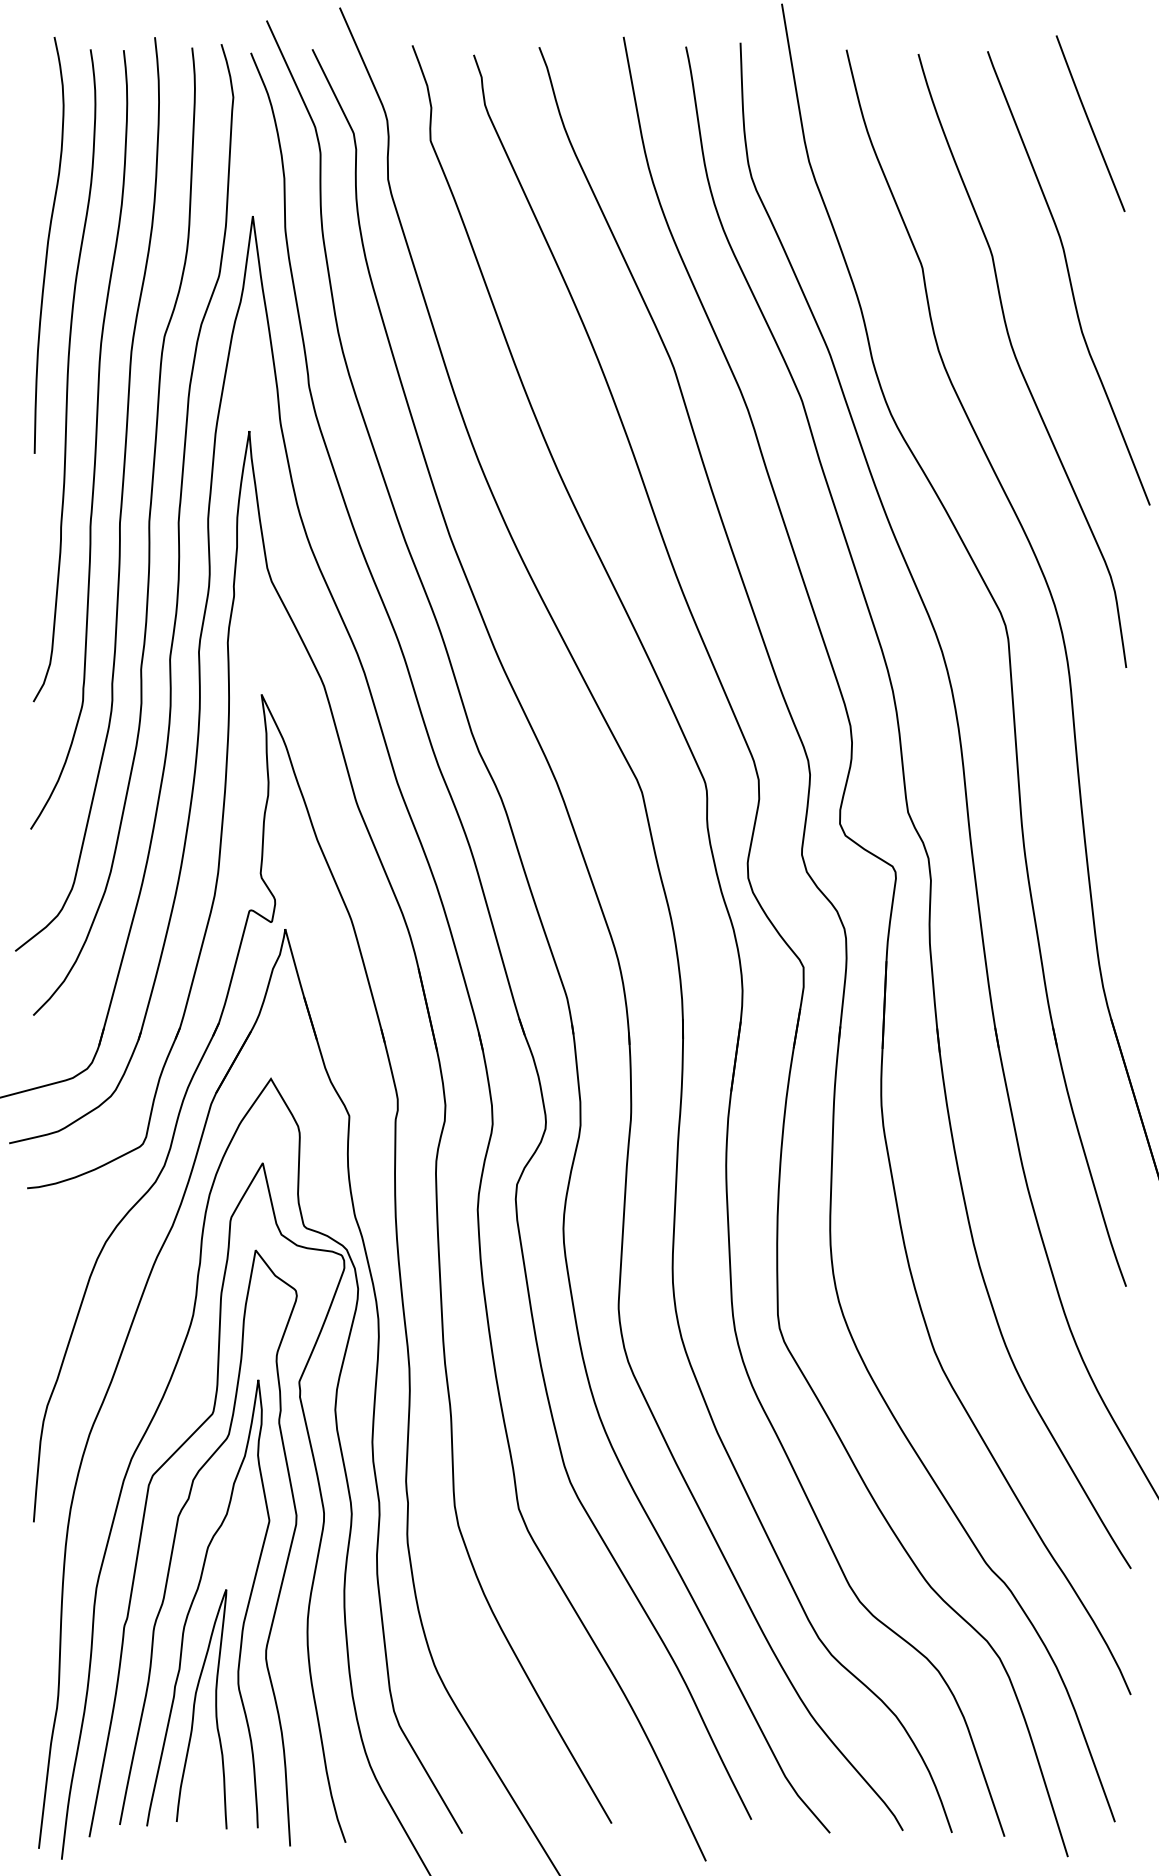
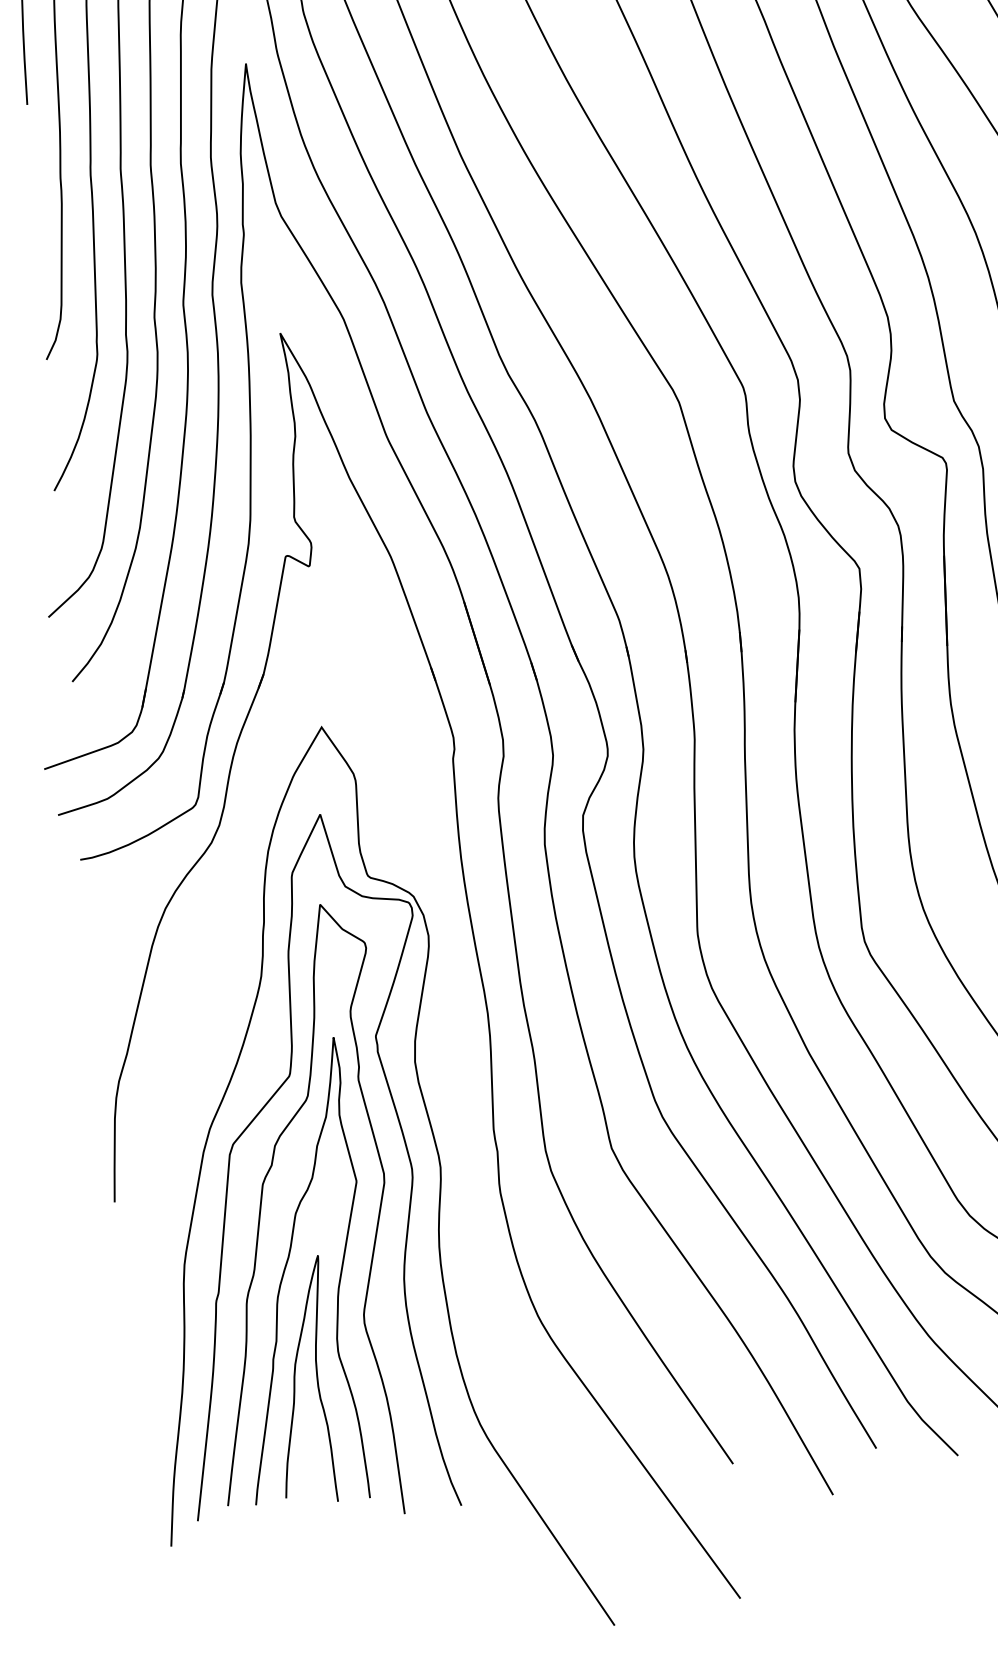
part: (373, 1400) -> (453, 1049), removed

